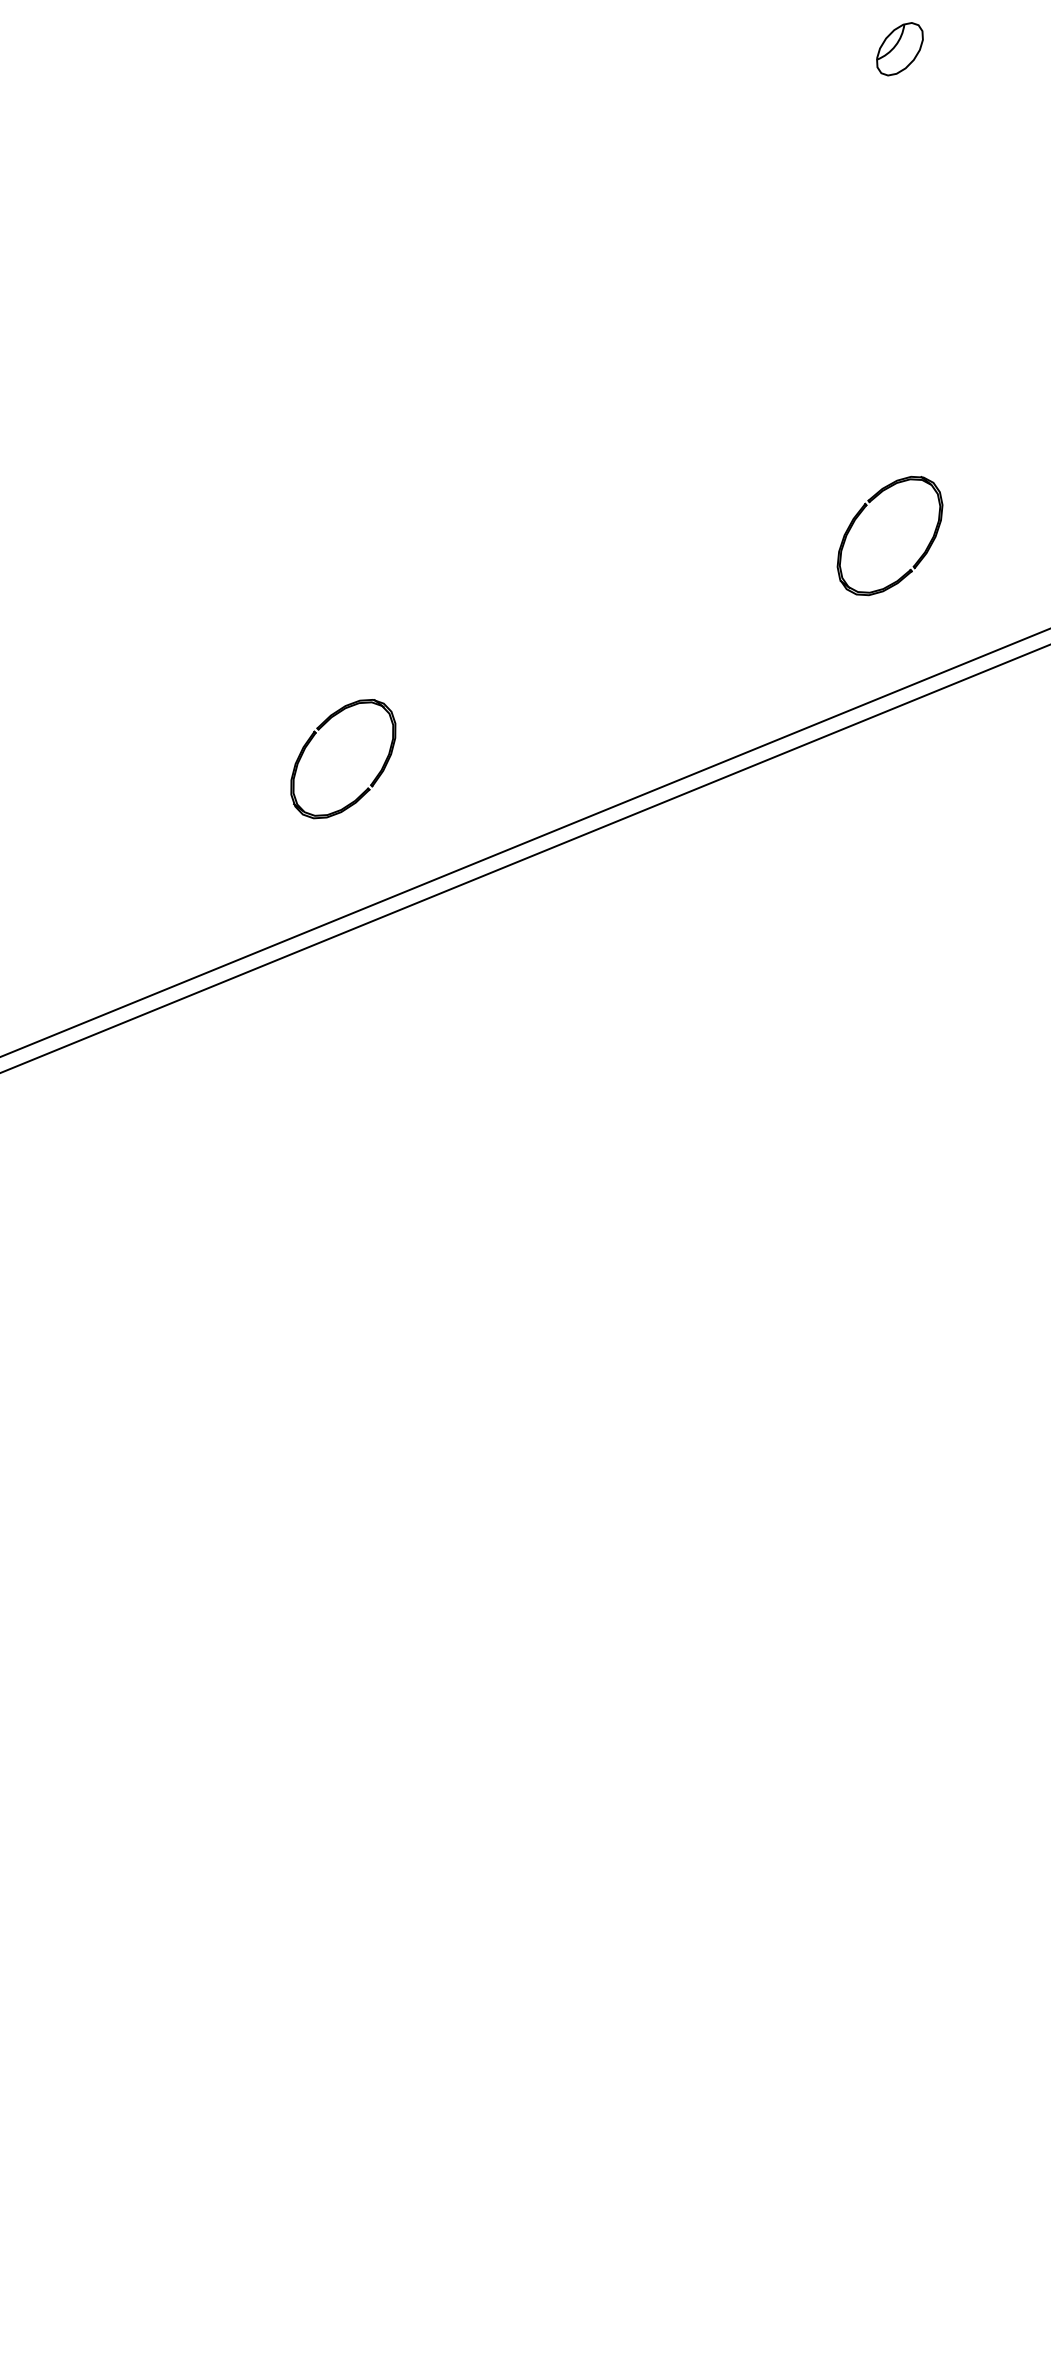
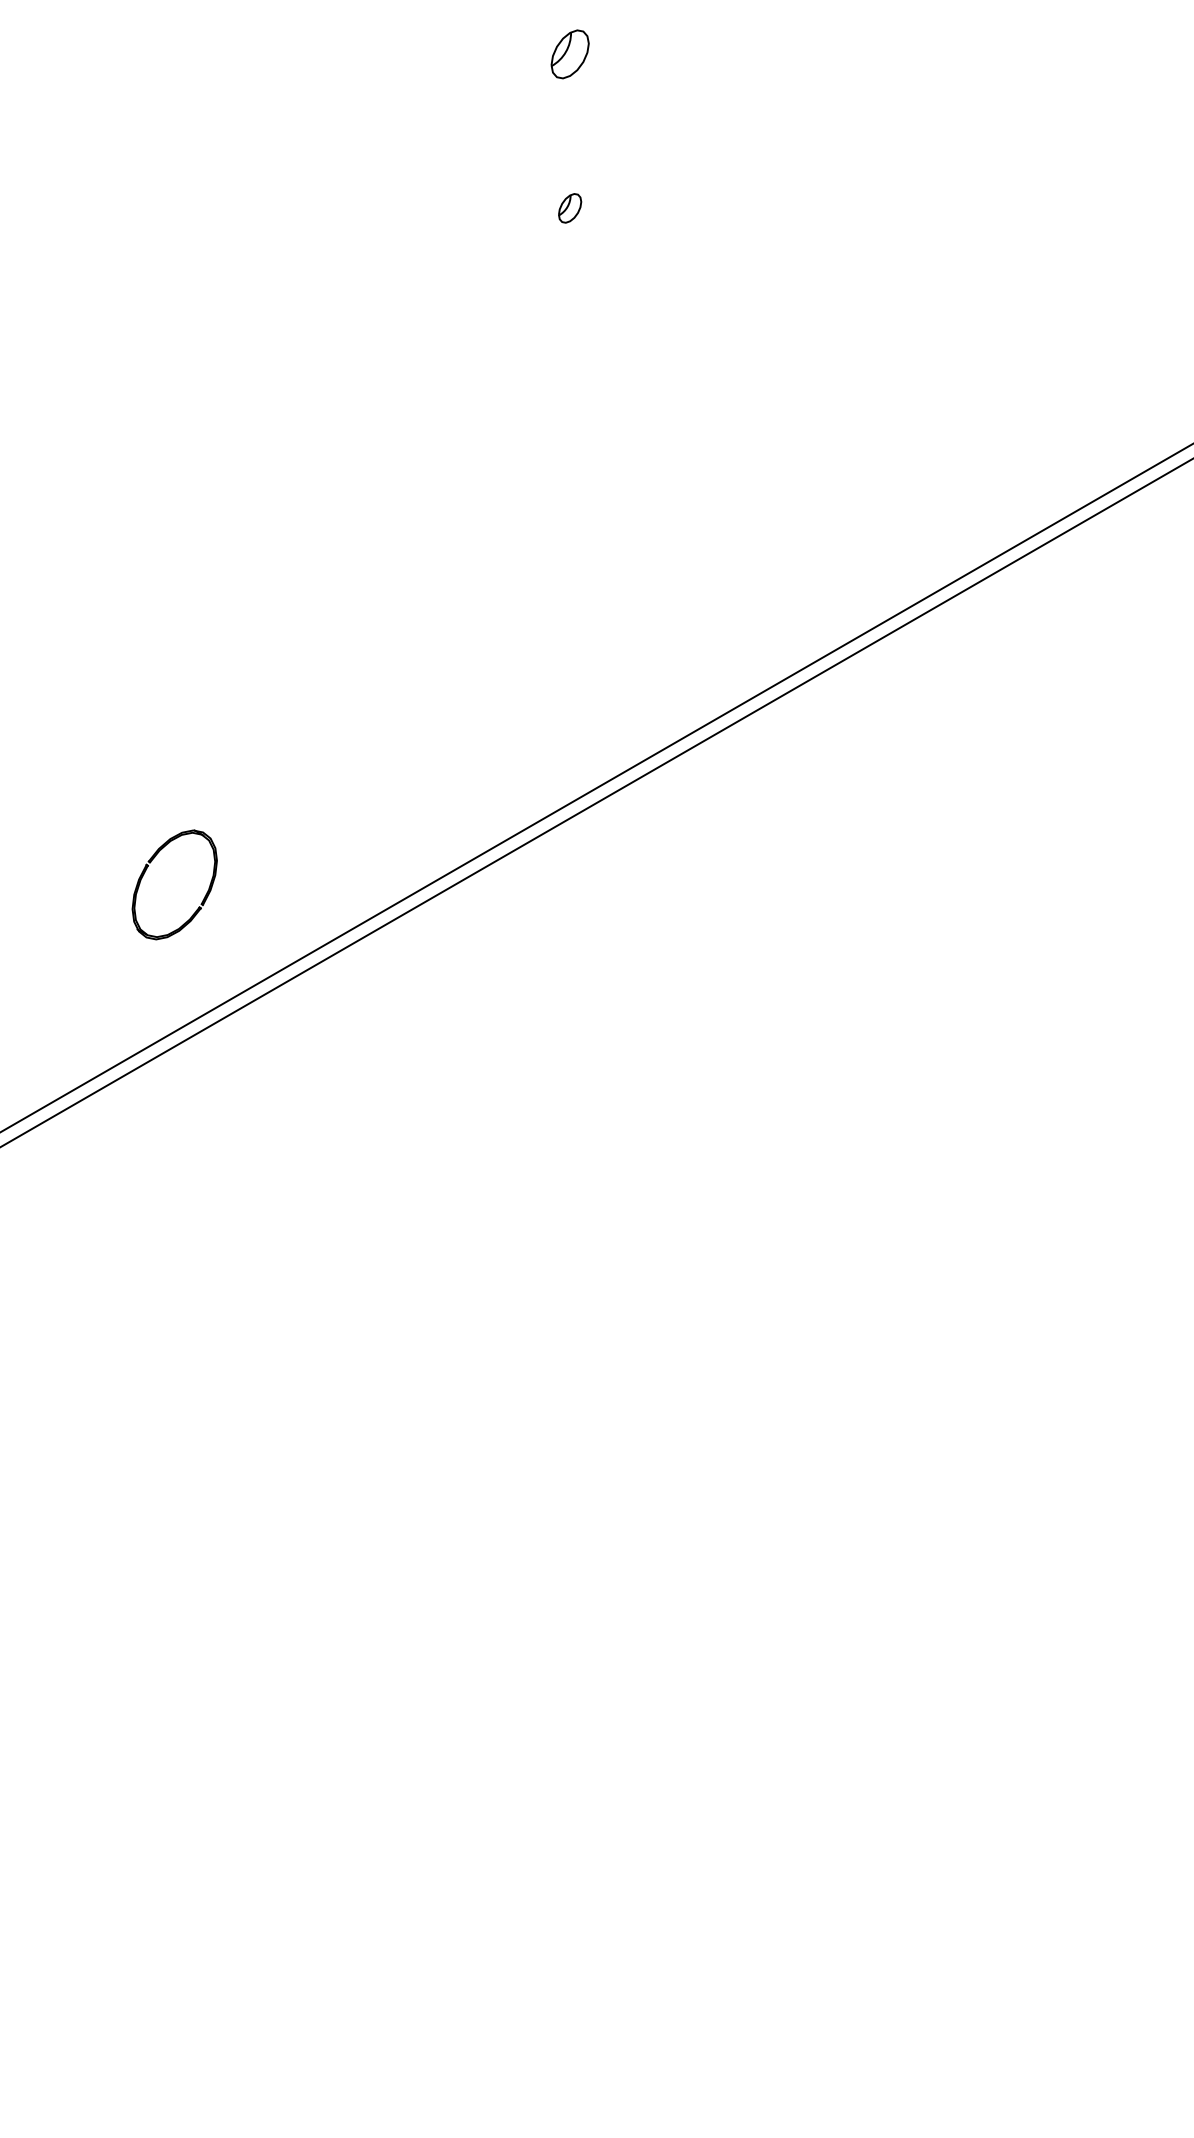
part: (899, 49) -> (569, 208), size x0.6
part: (889, 535) -> (618, 628), removed

